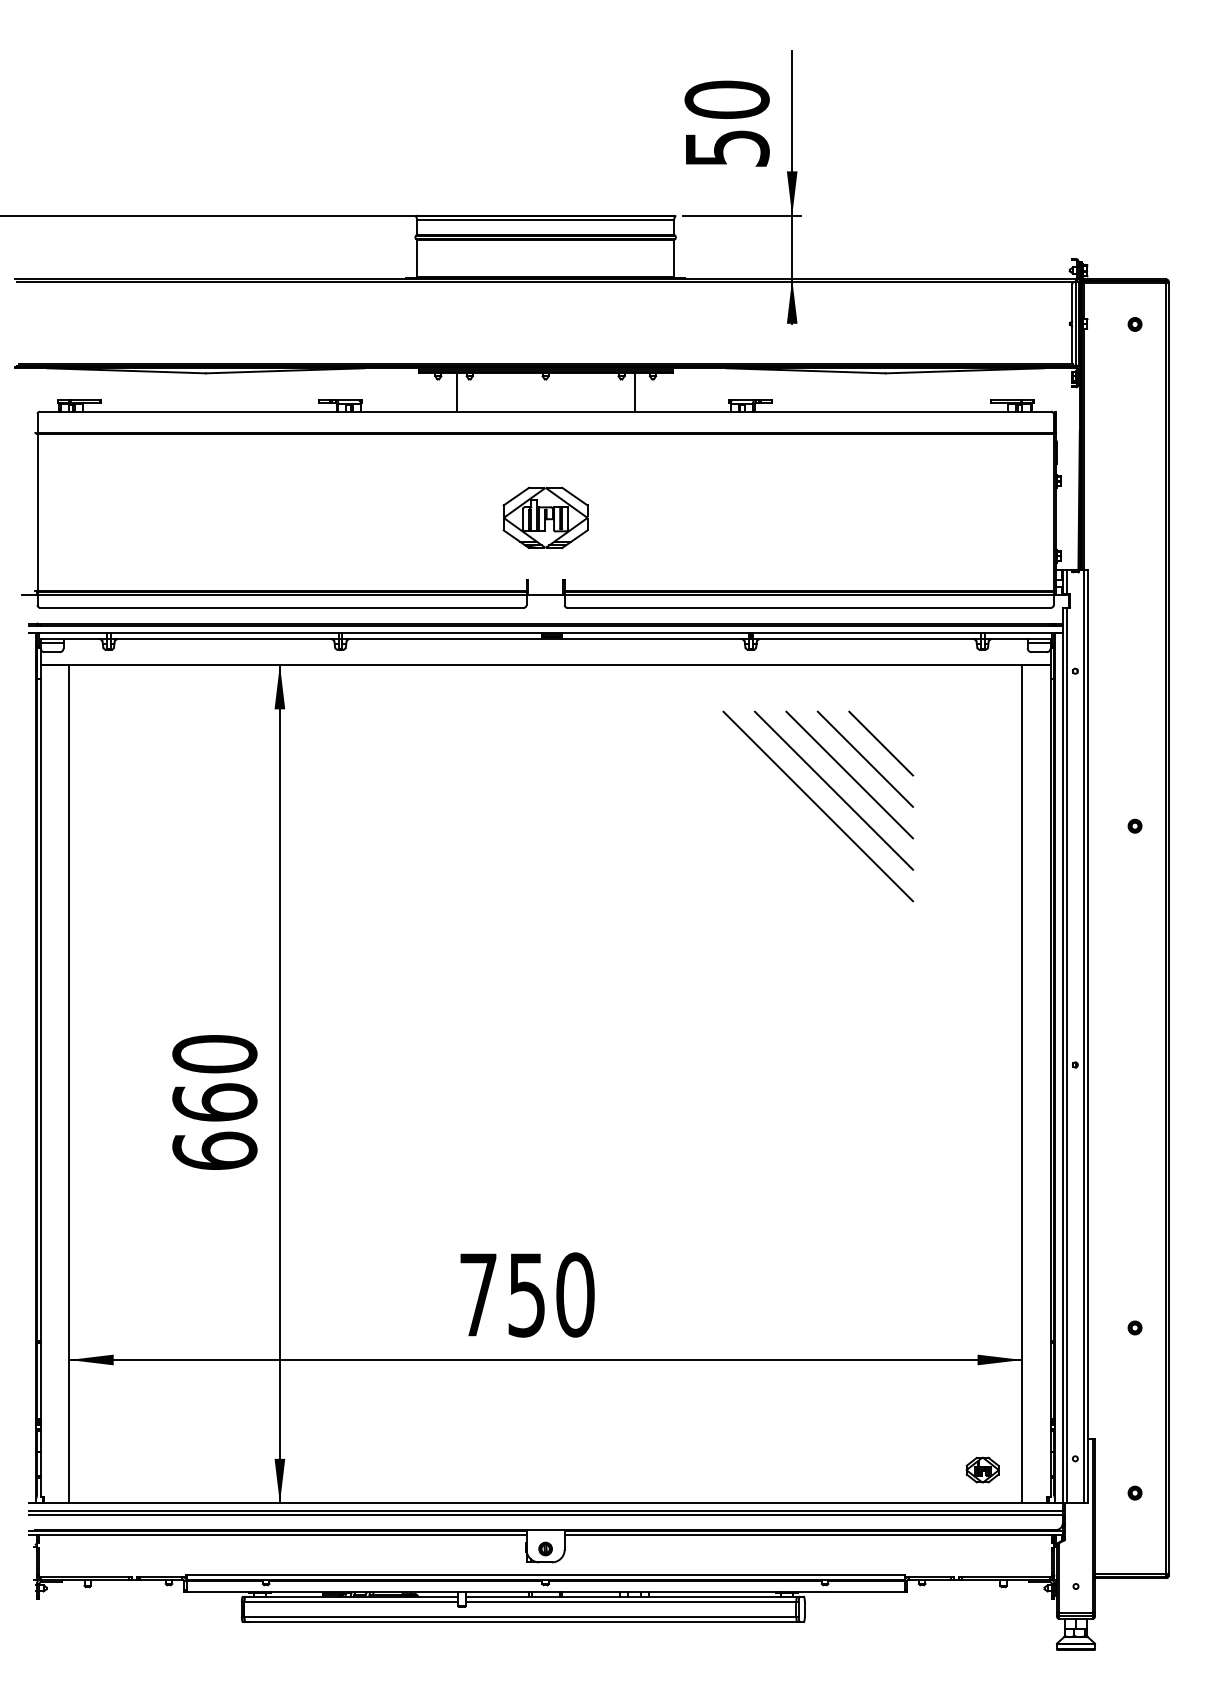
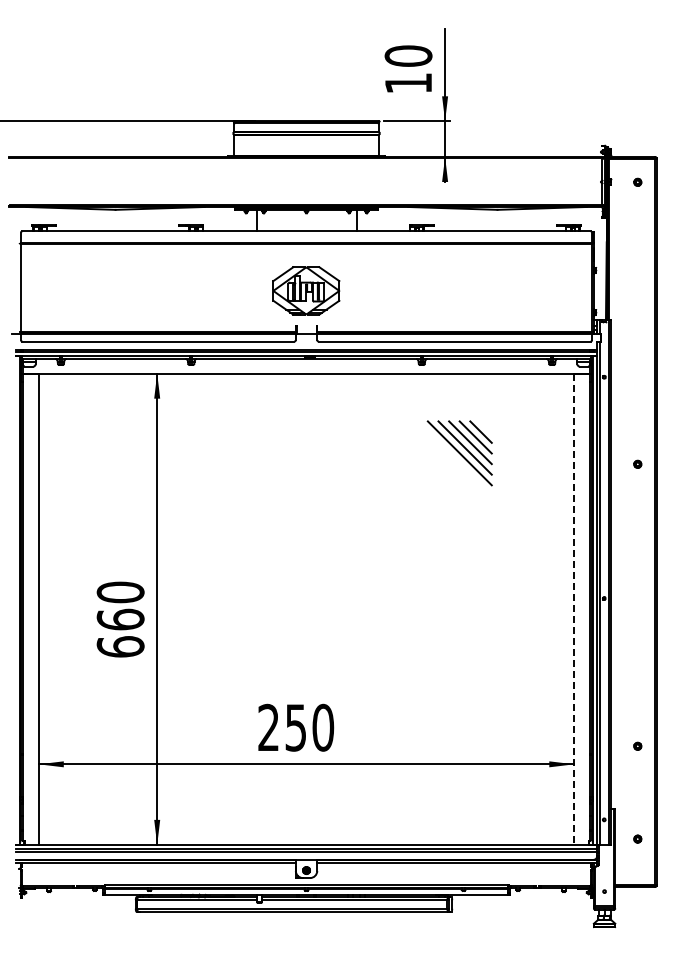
text: (727, 148) -> (408, 83), 50 -> 10
part: (545, 518) -> (306, 291), size x1.4
part: (817, 806) -> (459, 453), size x0.6
line: (1022, 1084) -> (574, 609), solid -> dashed
text: (477, 1292) -> (268, 726), 750 -> 250
part: (983, 1470) -> (552, 826), removed

